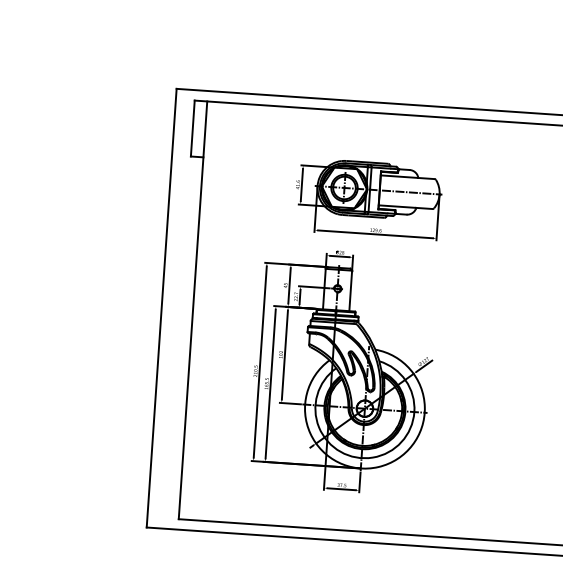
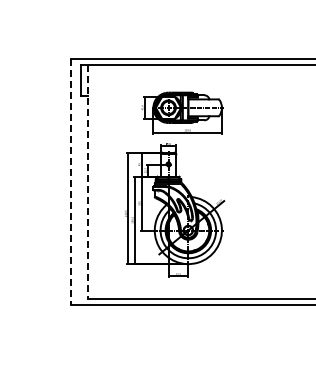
line: (161, 308) -> (70, 182), solid -> dashed
line: (193, 311) -> (88, 182), solid -> dashed

